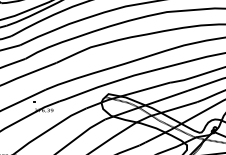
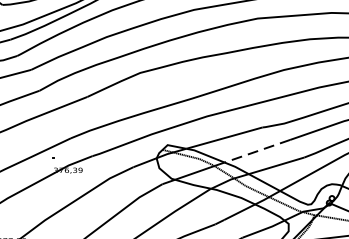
line: (166, 98) -> (257, 151), solid -> dashed

